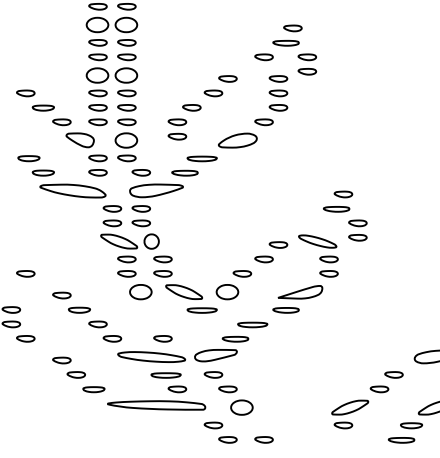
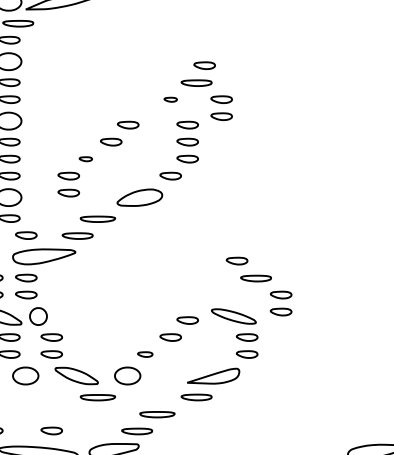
part: (263, 57) -> (170, 99), size x0.6
part: (191, 107) -> (85, 158), size x0.6
part: (343, 194) -> (237, 261), moved
part: (242, 273) -> (145, 354), size x0.7

